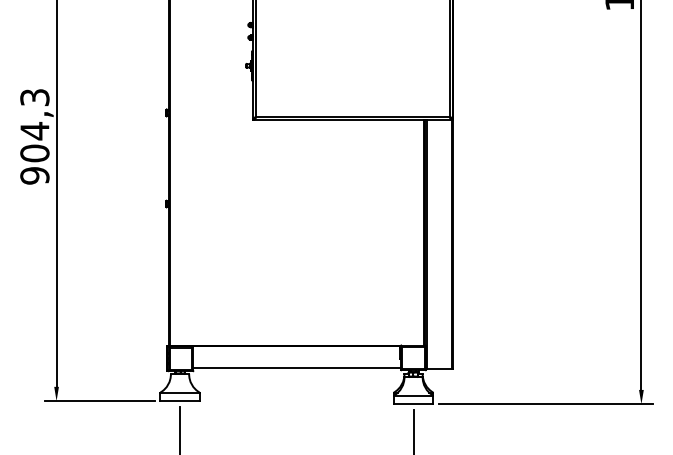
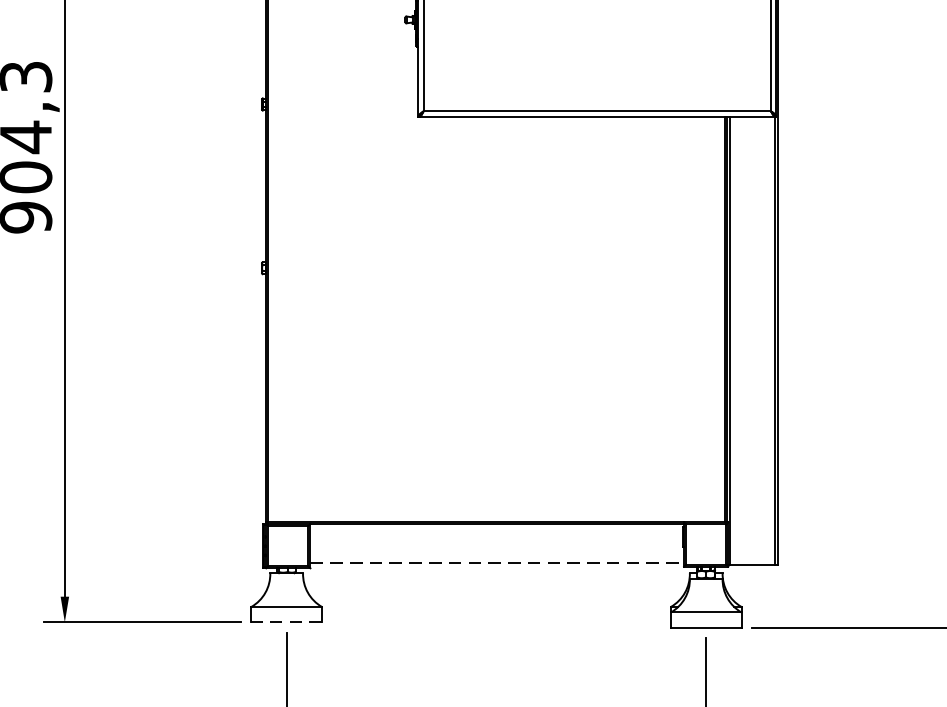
line: (297, 368) -> (497, 563), solid -> dashed
line: (180, 401) -> (287, 622), solid -> dashed

